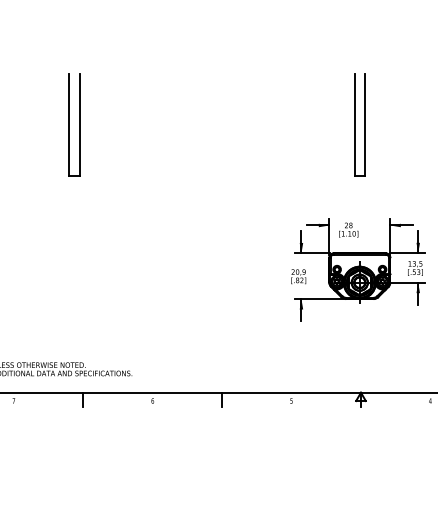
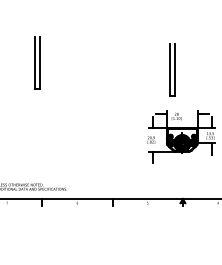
part: (360, 123) -> (172, 69), moved

